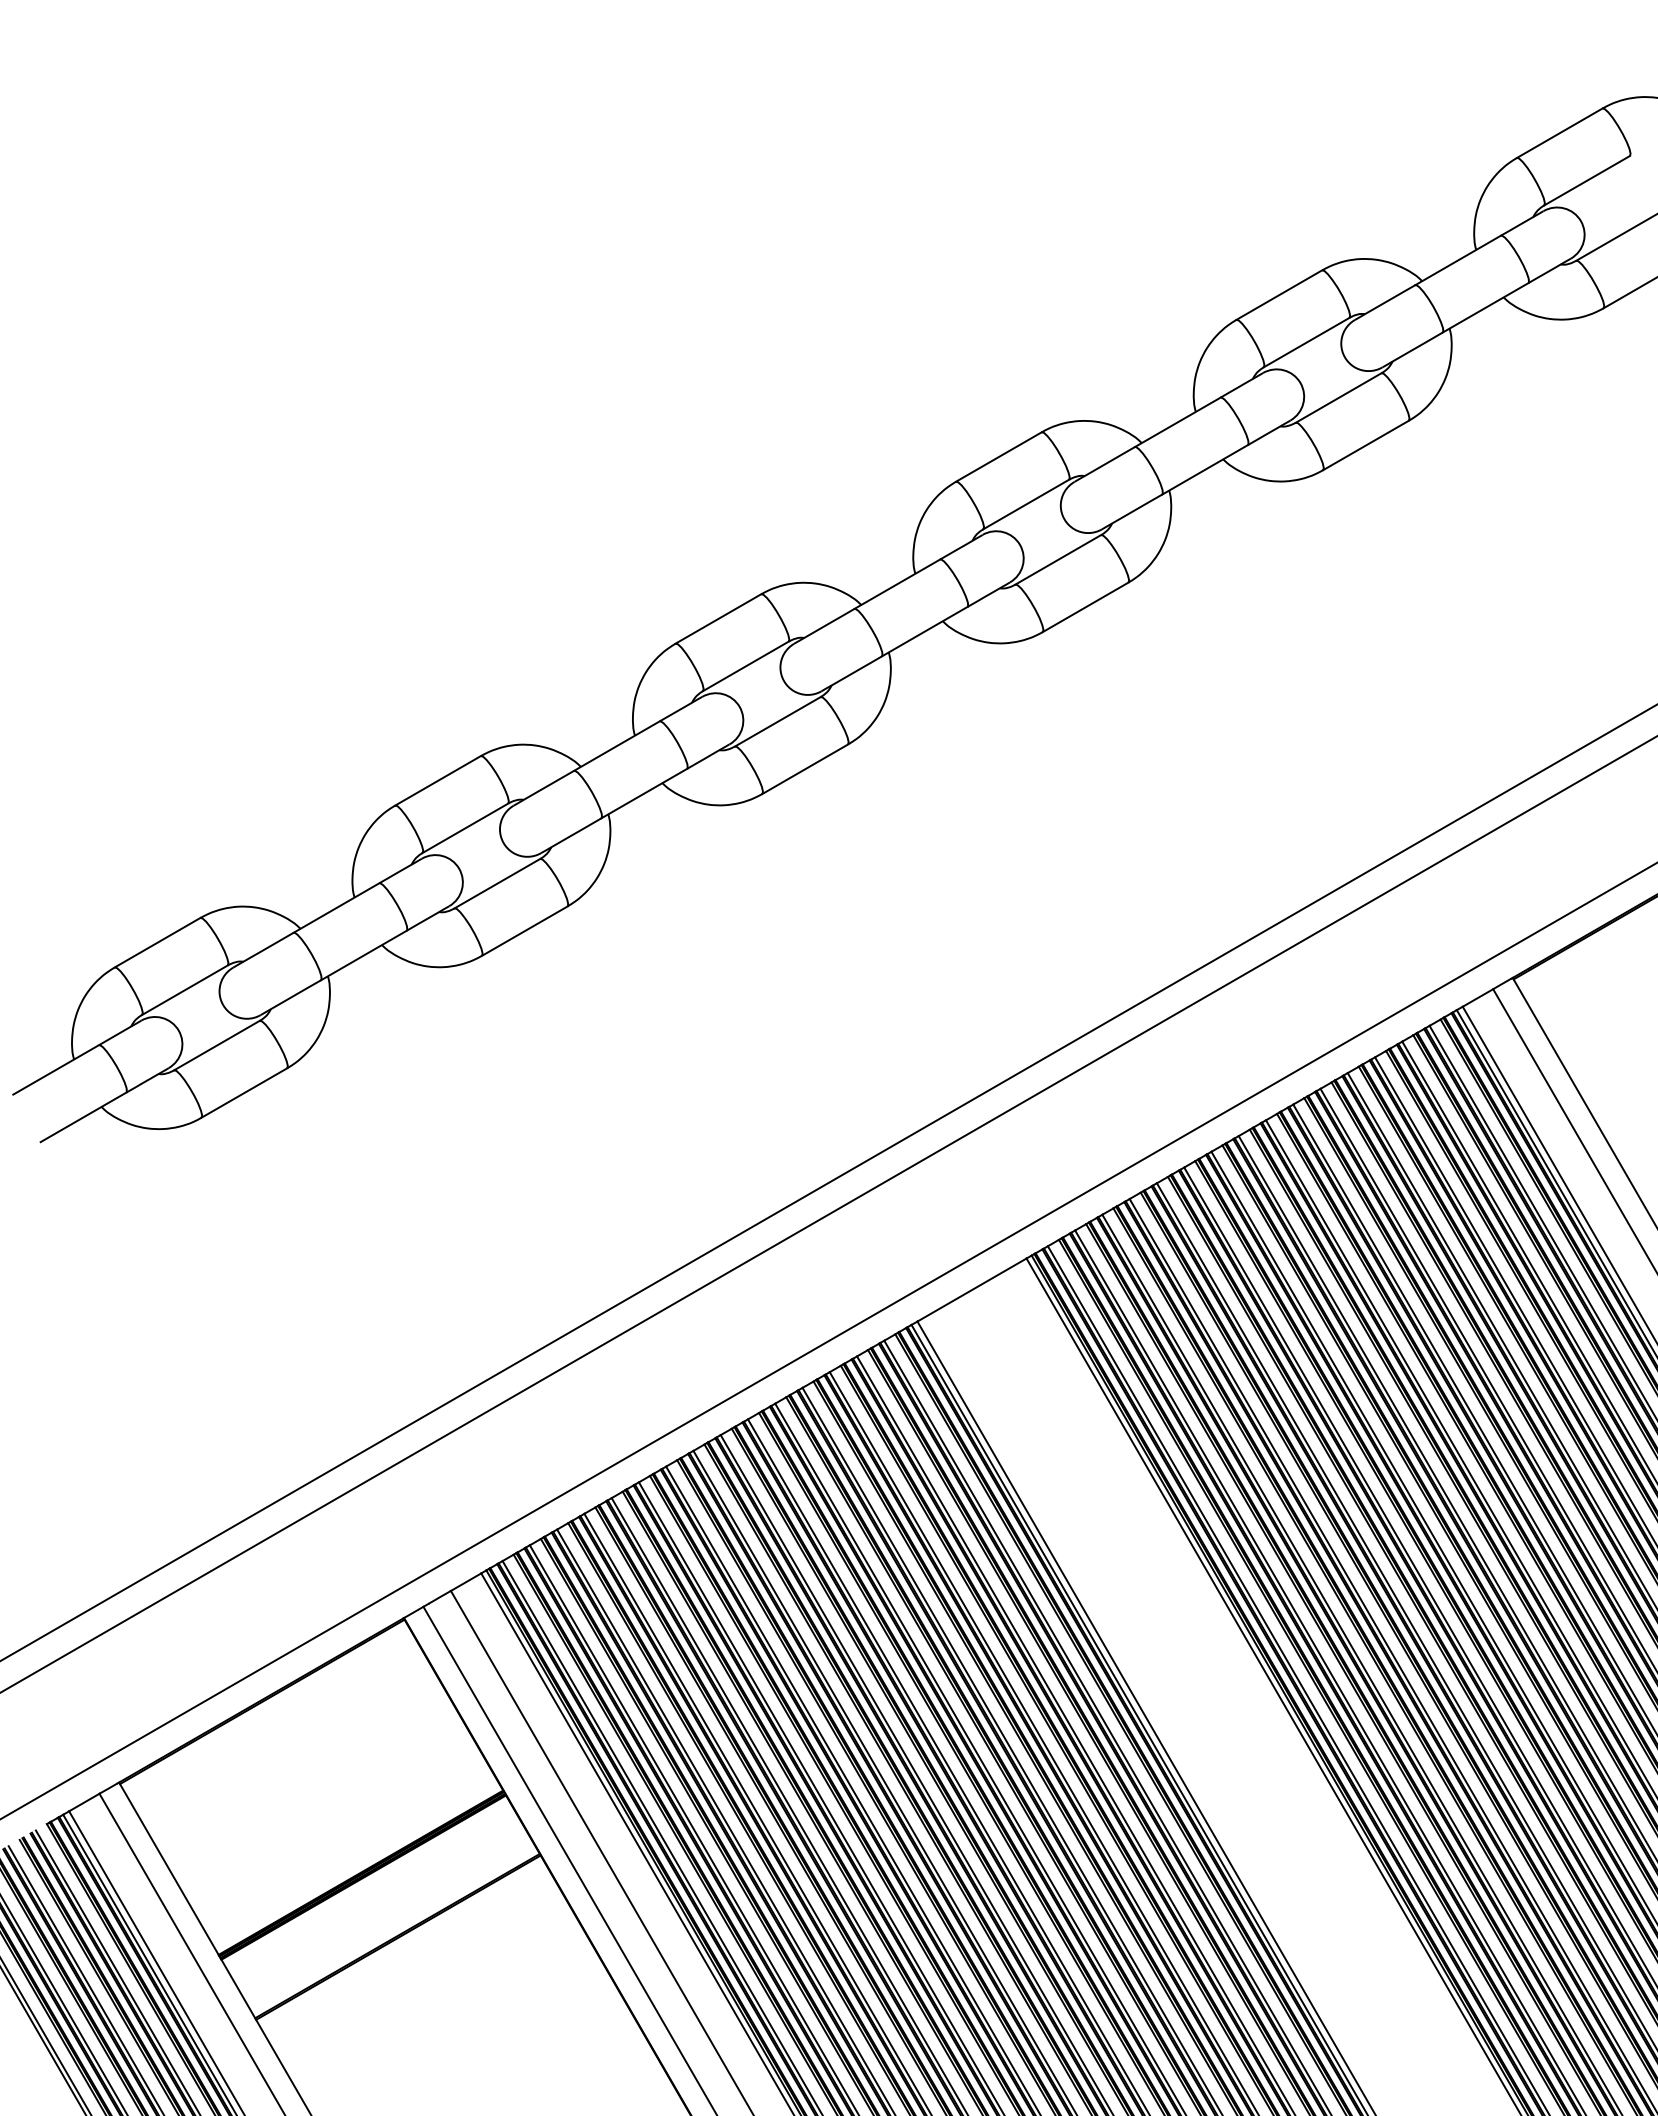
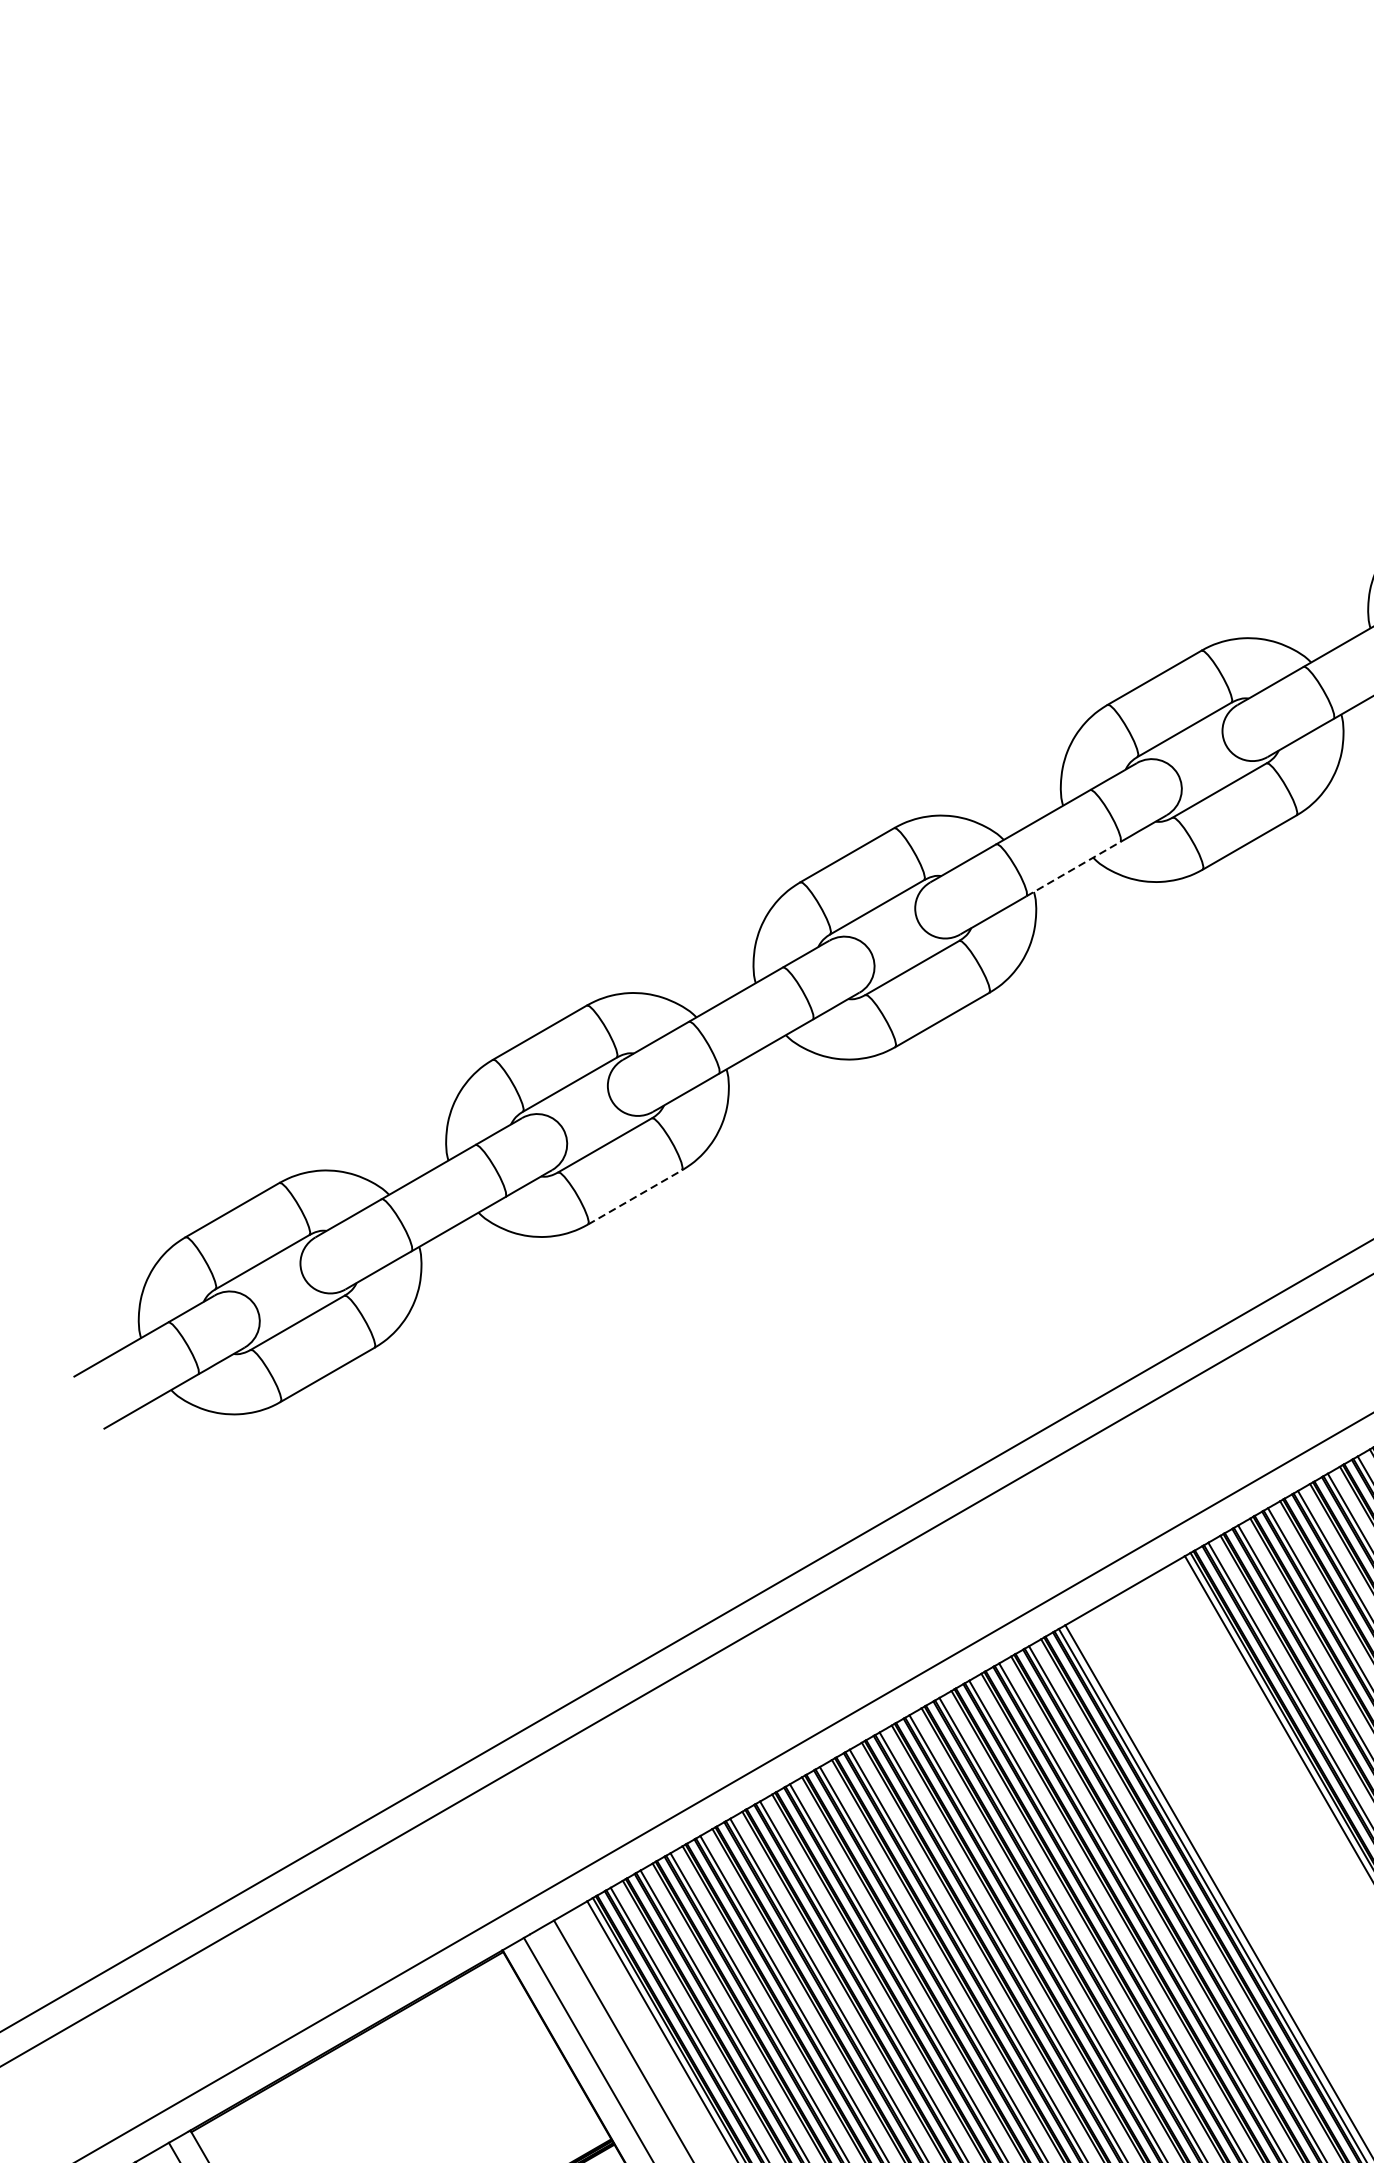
line: (925, 631) -> (1074, 868), solid -> dashed
line: (525, 930) -> (635, 1196), solid -> dashed

